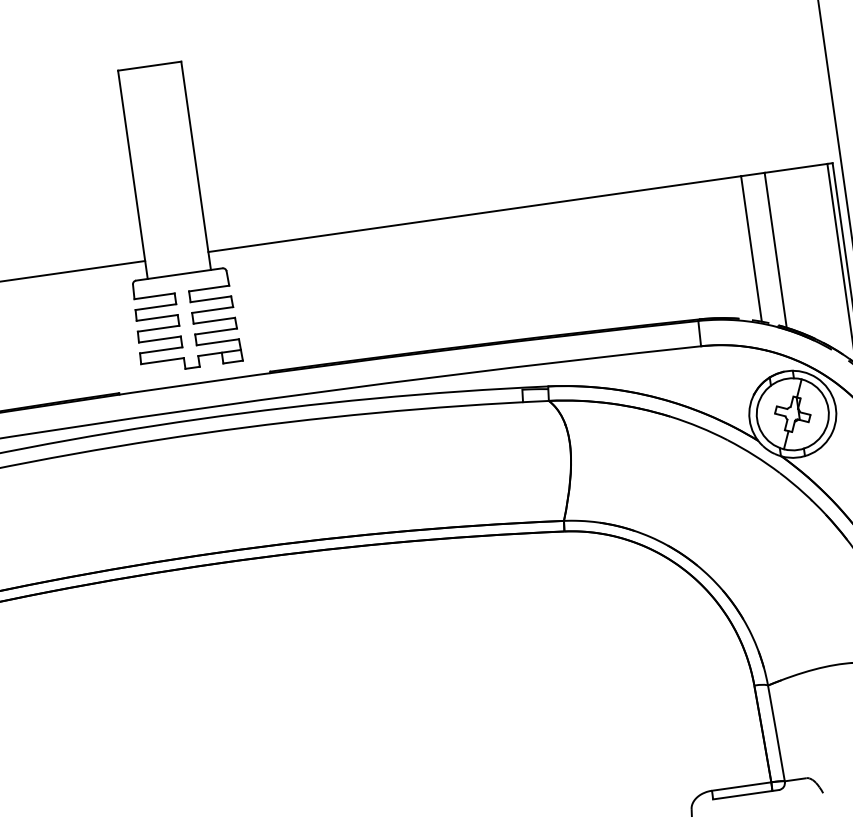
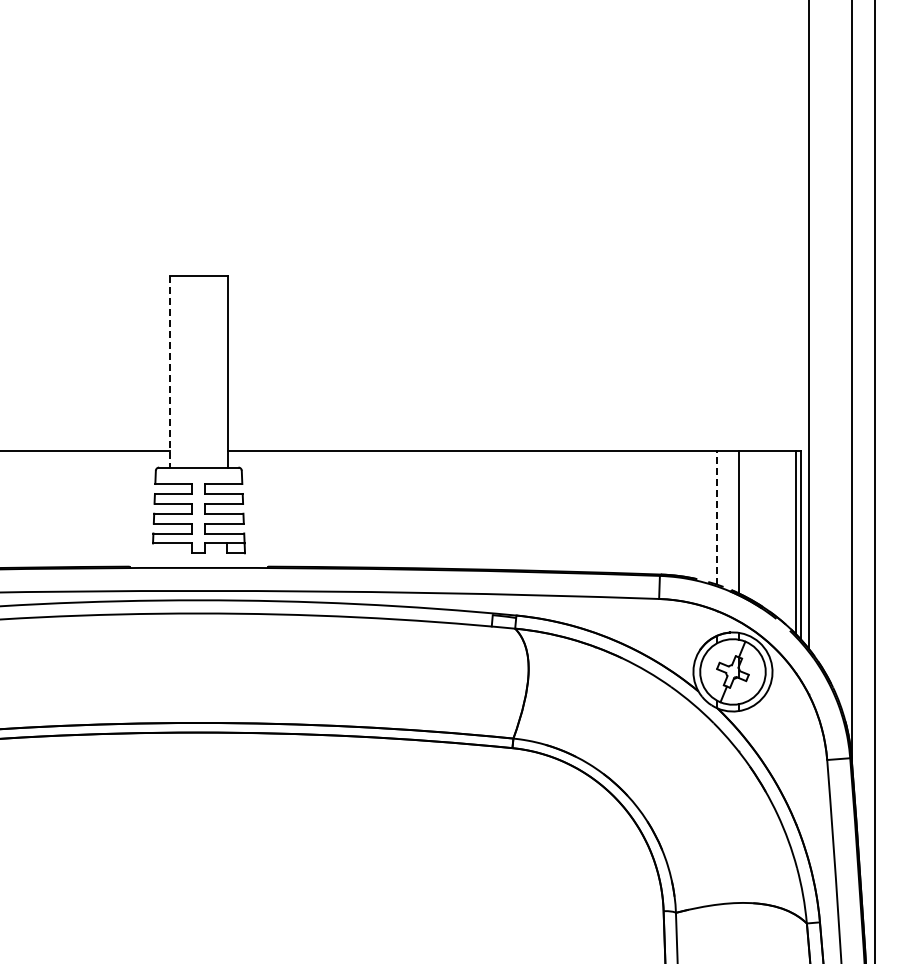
line: (132, 174) -> (169, 371), solid -> dashed
line: (750, 248) -> (716, 517), solid -> dashed

